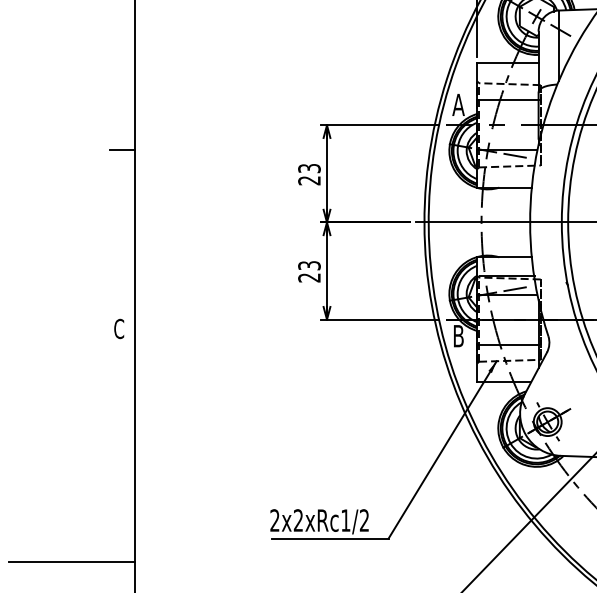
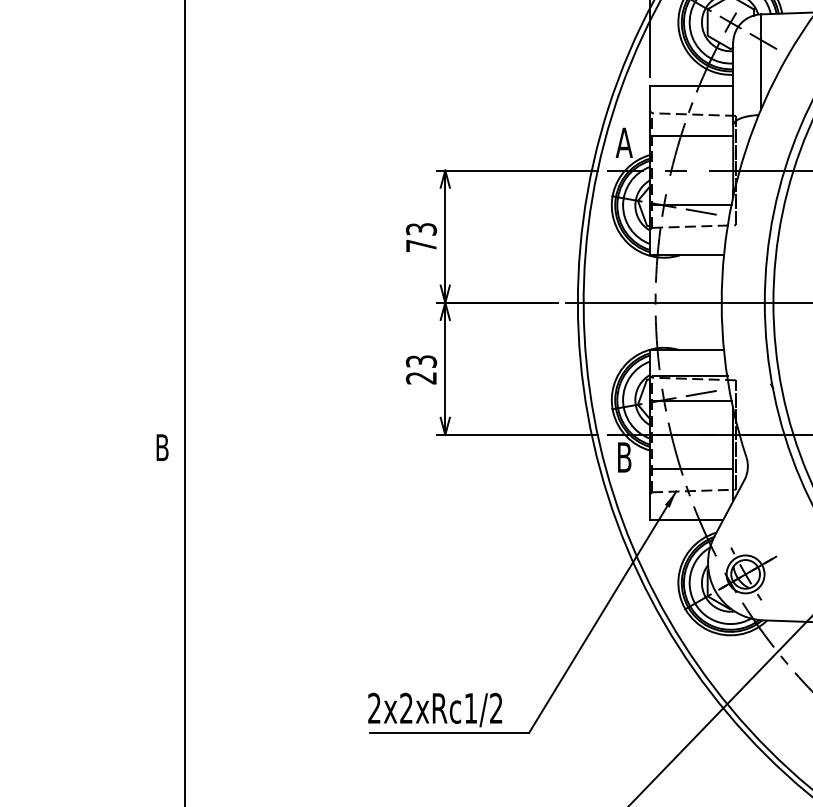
line: (122, 150) -> (167, 204), removed
text: (308, 180) -> (420, 245), 23 -> 73
text: (119, 328) -> (162, 447), C -> B
line: (72, 562) -> (98, 765), removed

